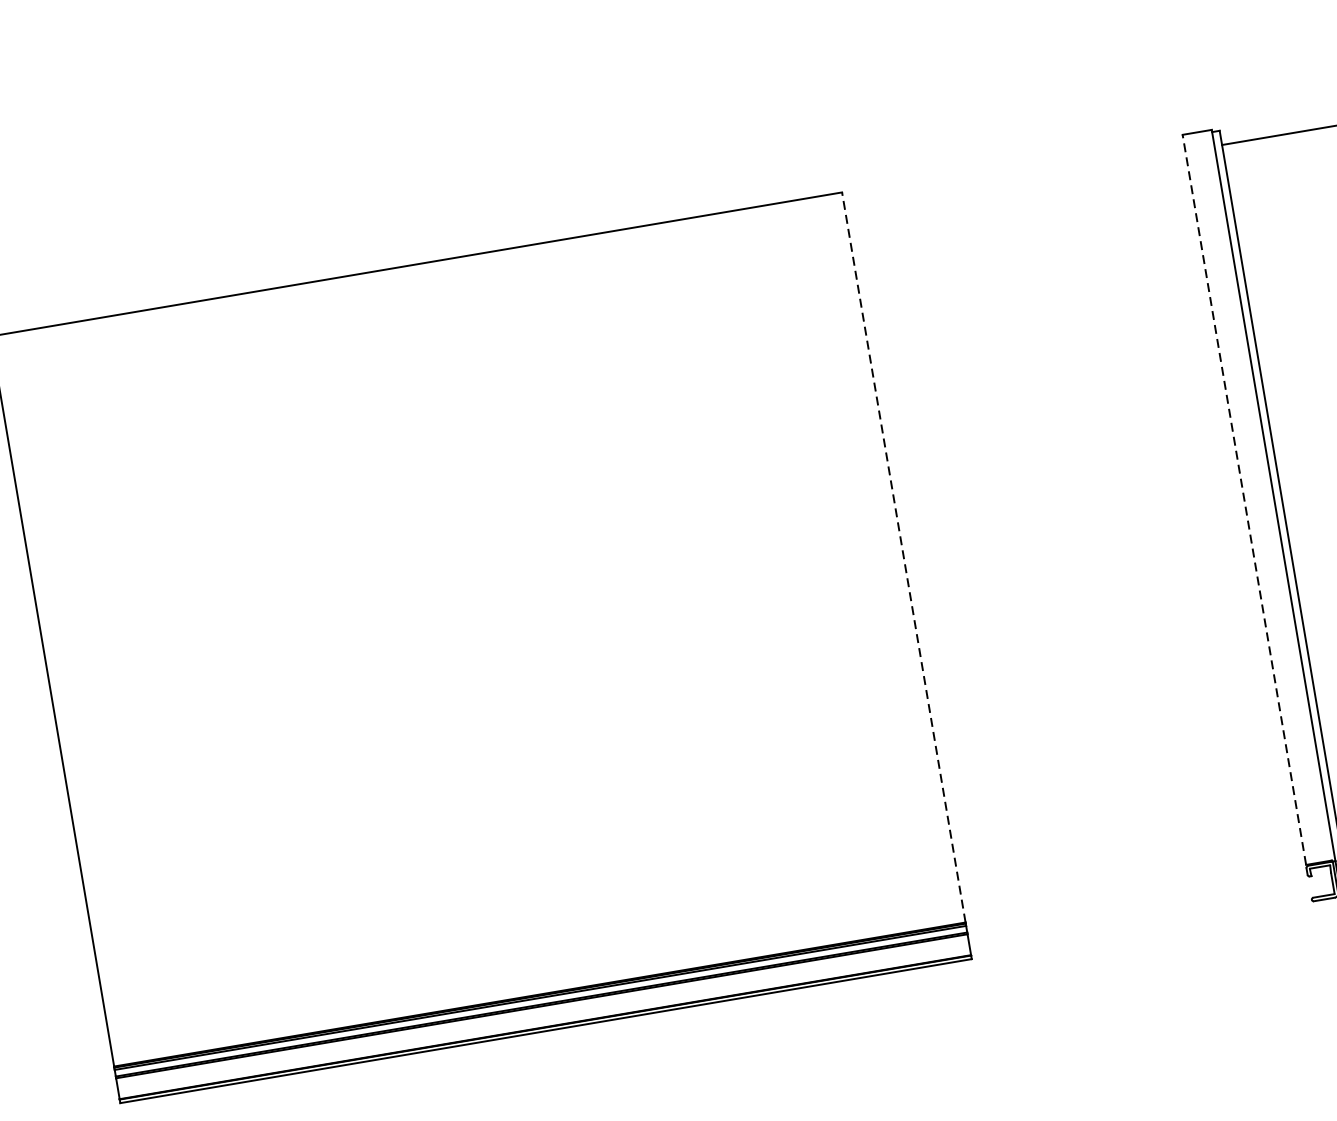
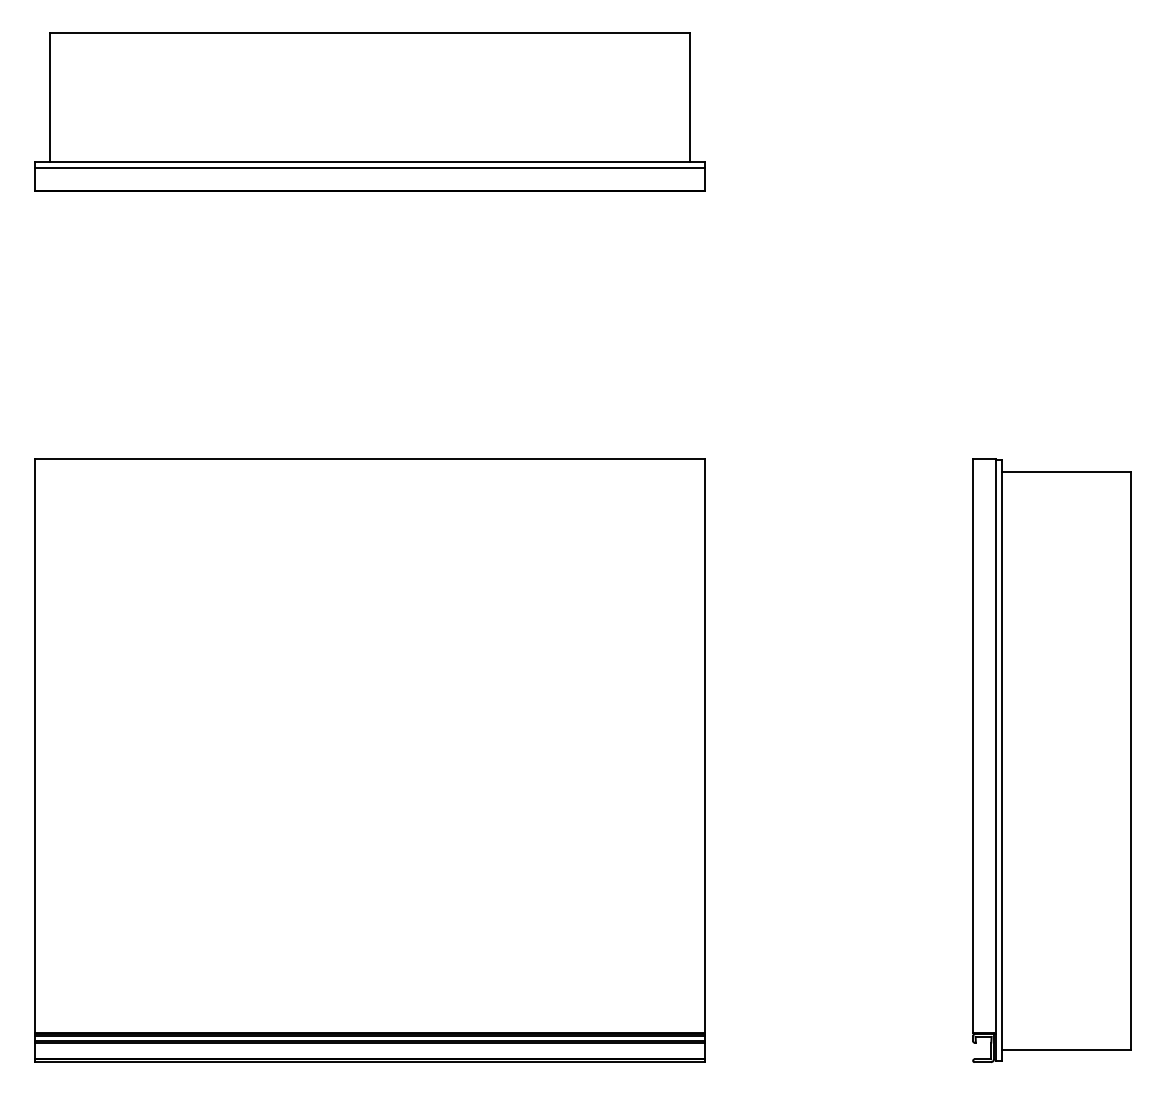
line: (1244, 499) -> (973, 745), dashed -> solid
line: (904, 556) -> (705, 745), dashed -> solid

